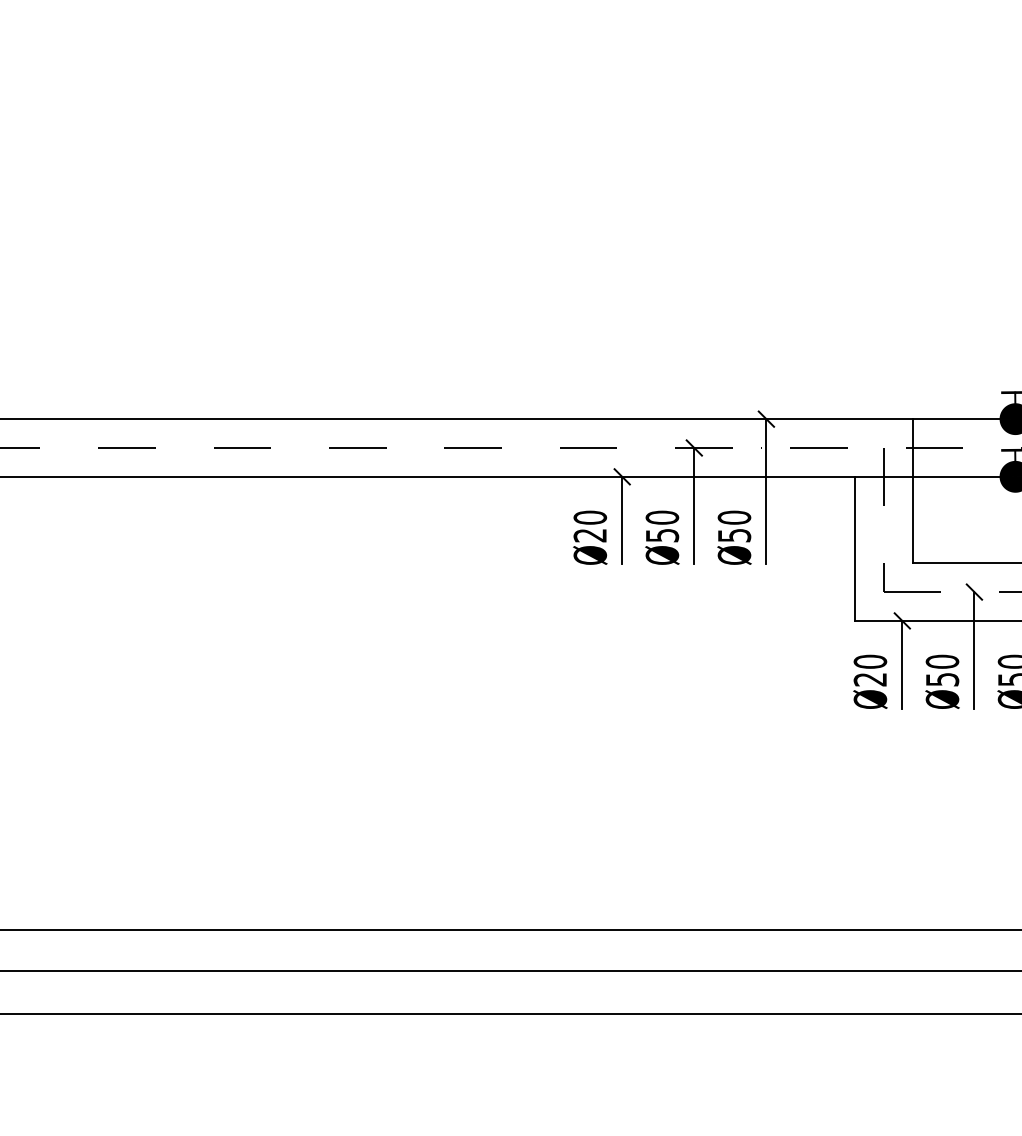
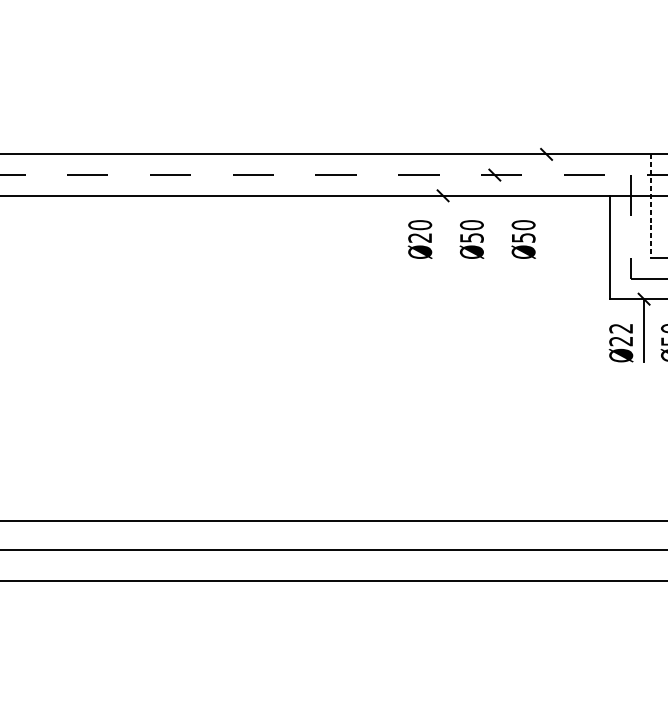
line: (766, 491) -> (546, 206), removed
line: (912, 491) -> (651, 206), solid -> dashed
line: (694, 506) -> (494, 217), removed
line: (622, 520) -> (443, 227), removed
text: (870, 661) -> (621, 328), Ø20 -> Ø22

